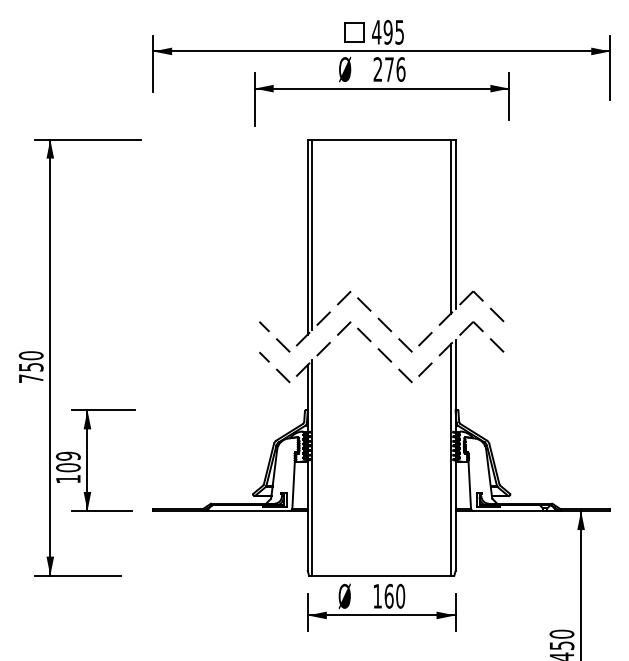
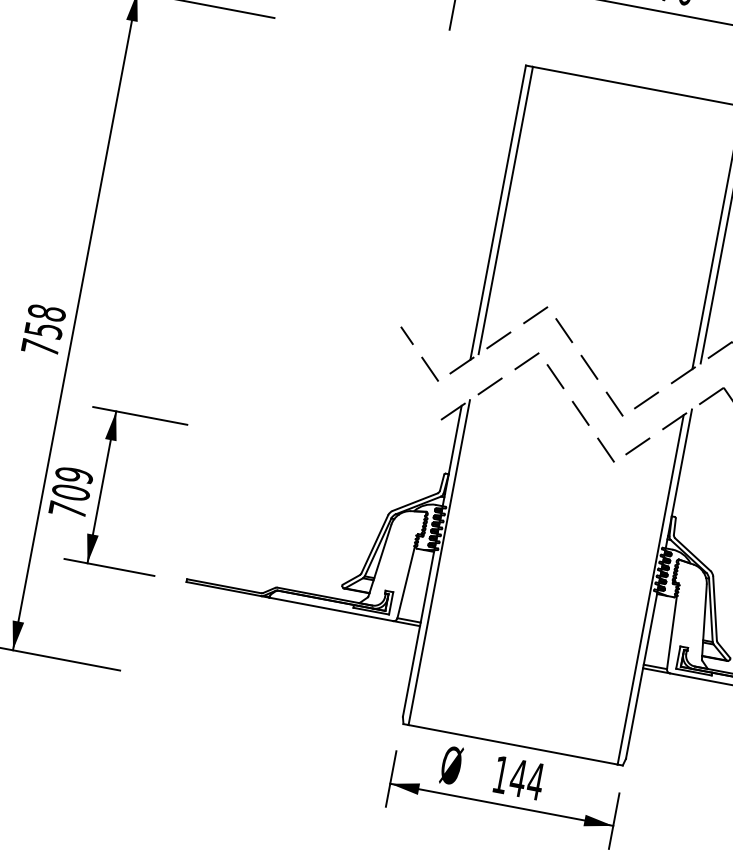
text: (31, 355) -> (47, 312), 750 -> 758
line: (276, 368) -> (413, 402), removed
text: (68, 479) -> (67, 510), 109 -> 709
text: (394, 595) -> (526, 778), 160 -> 144

